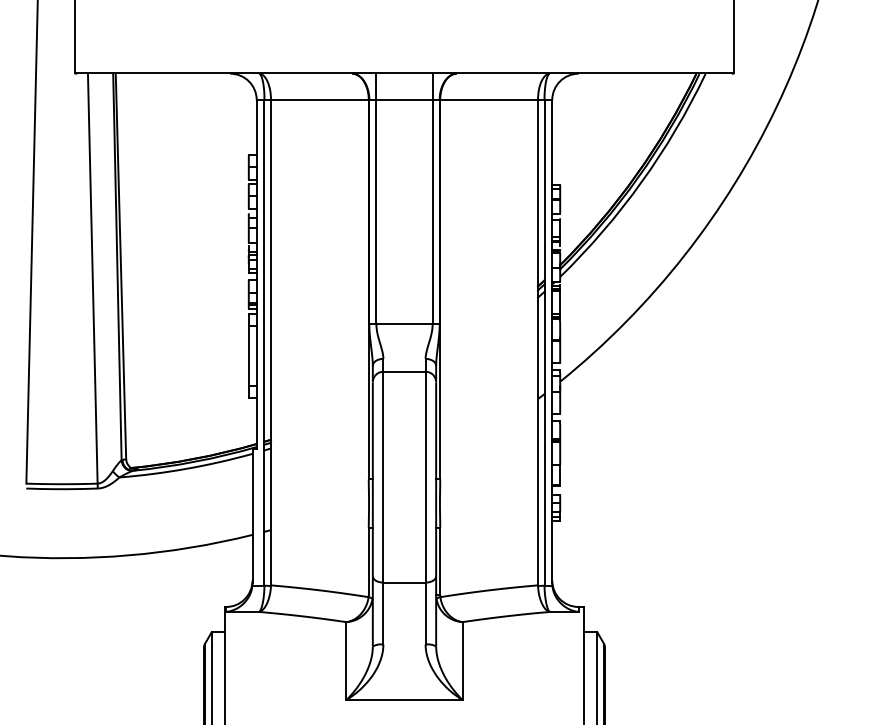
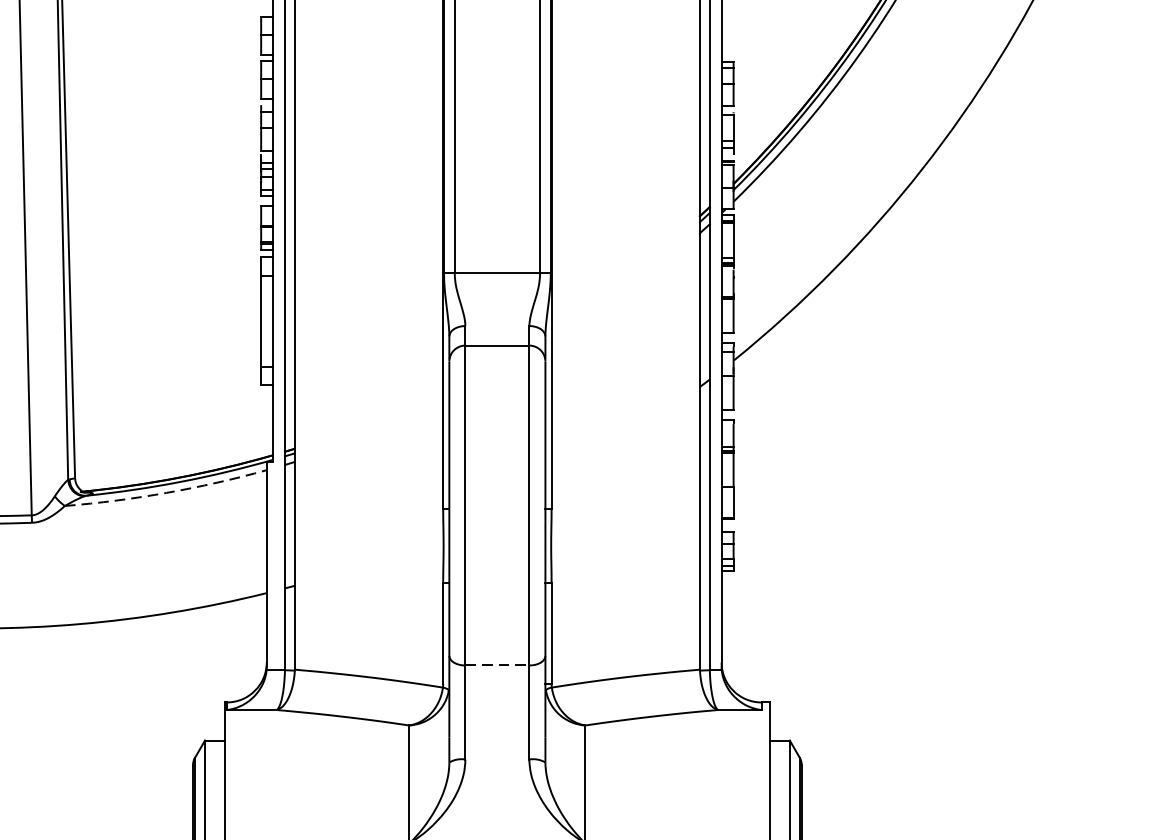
arc: (186, 468) -> (166, 492), solid -> dashed
line: (404, 582) -> (497, 665), solid -> dashed

